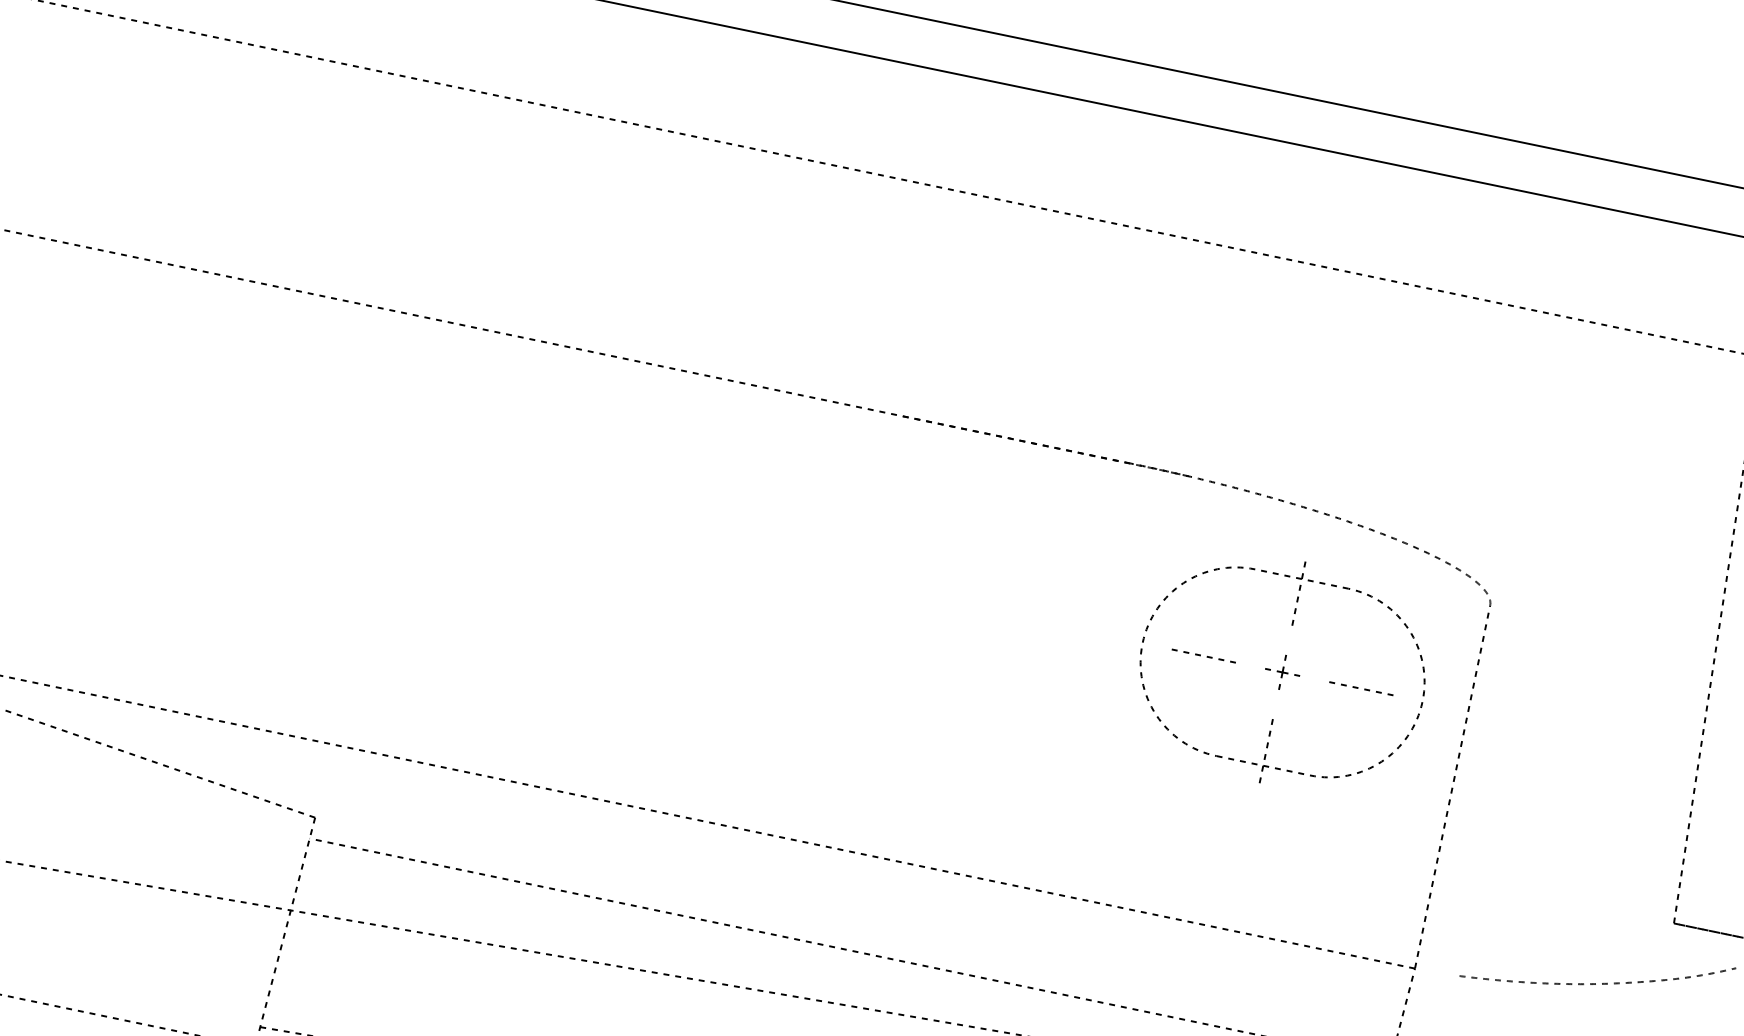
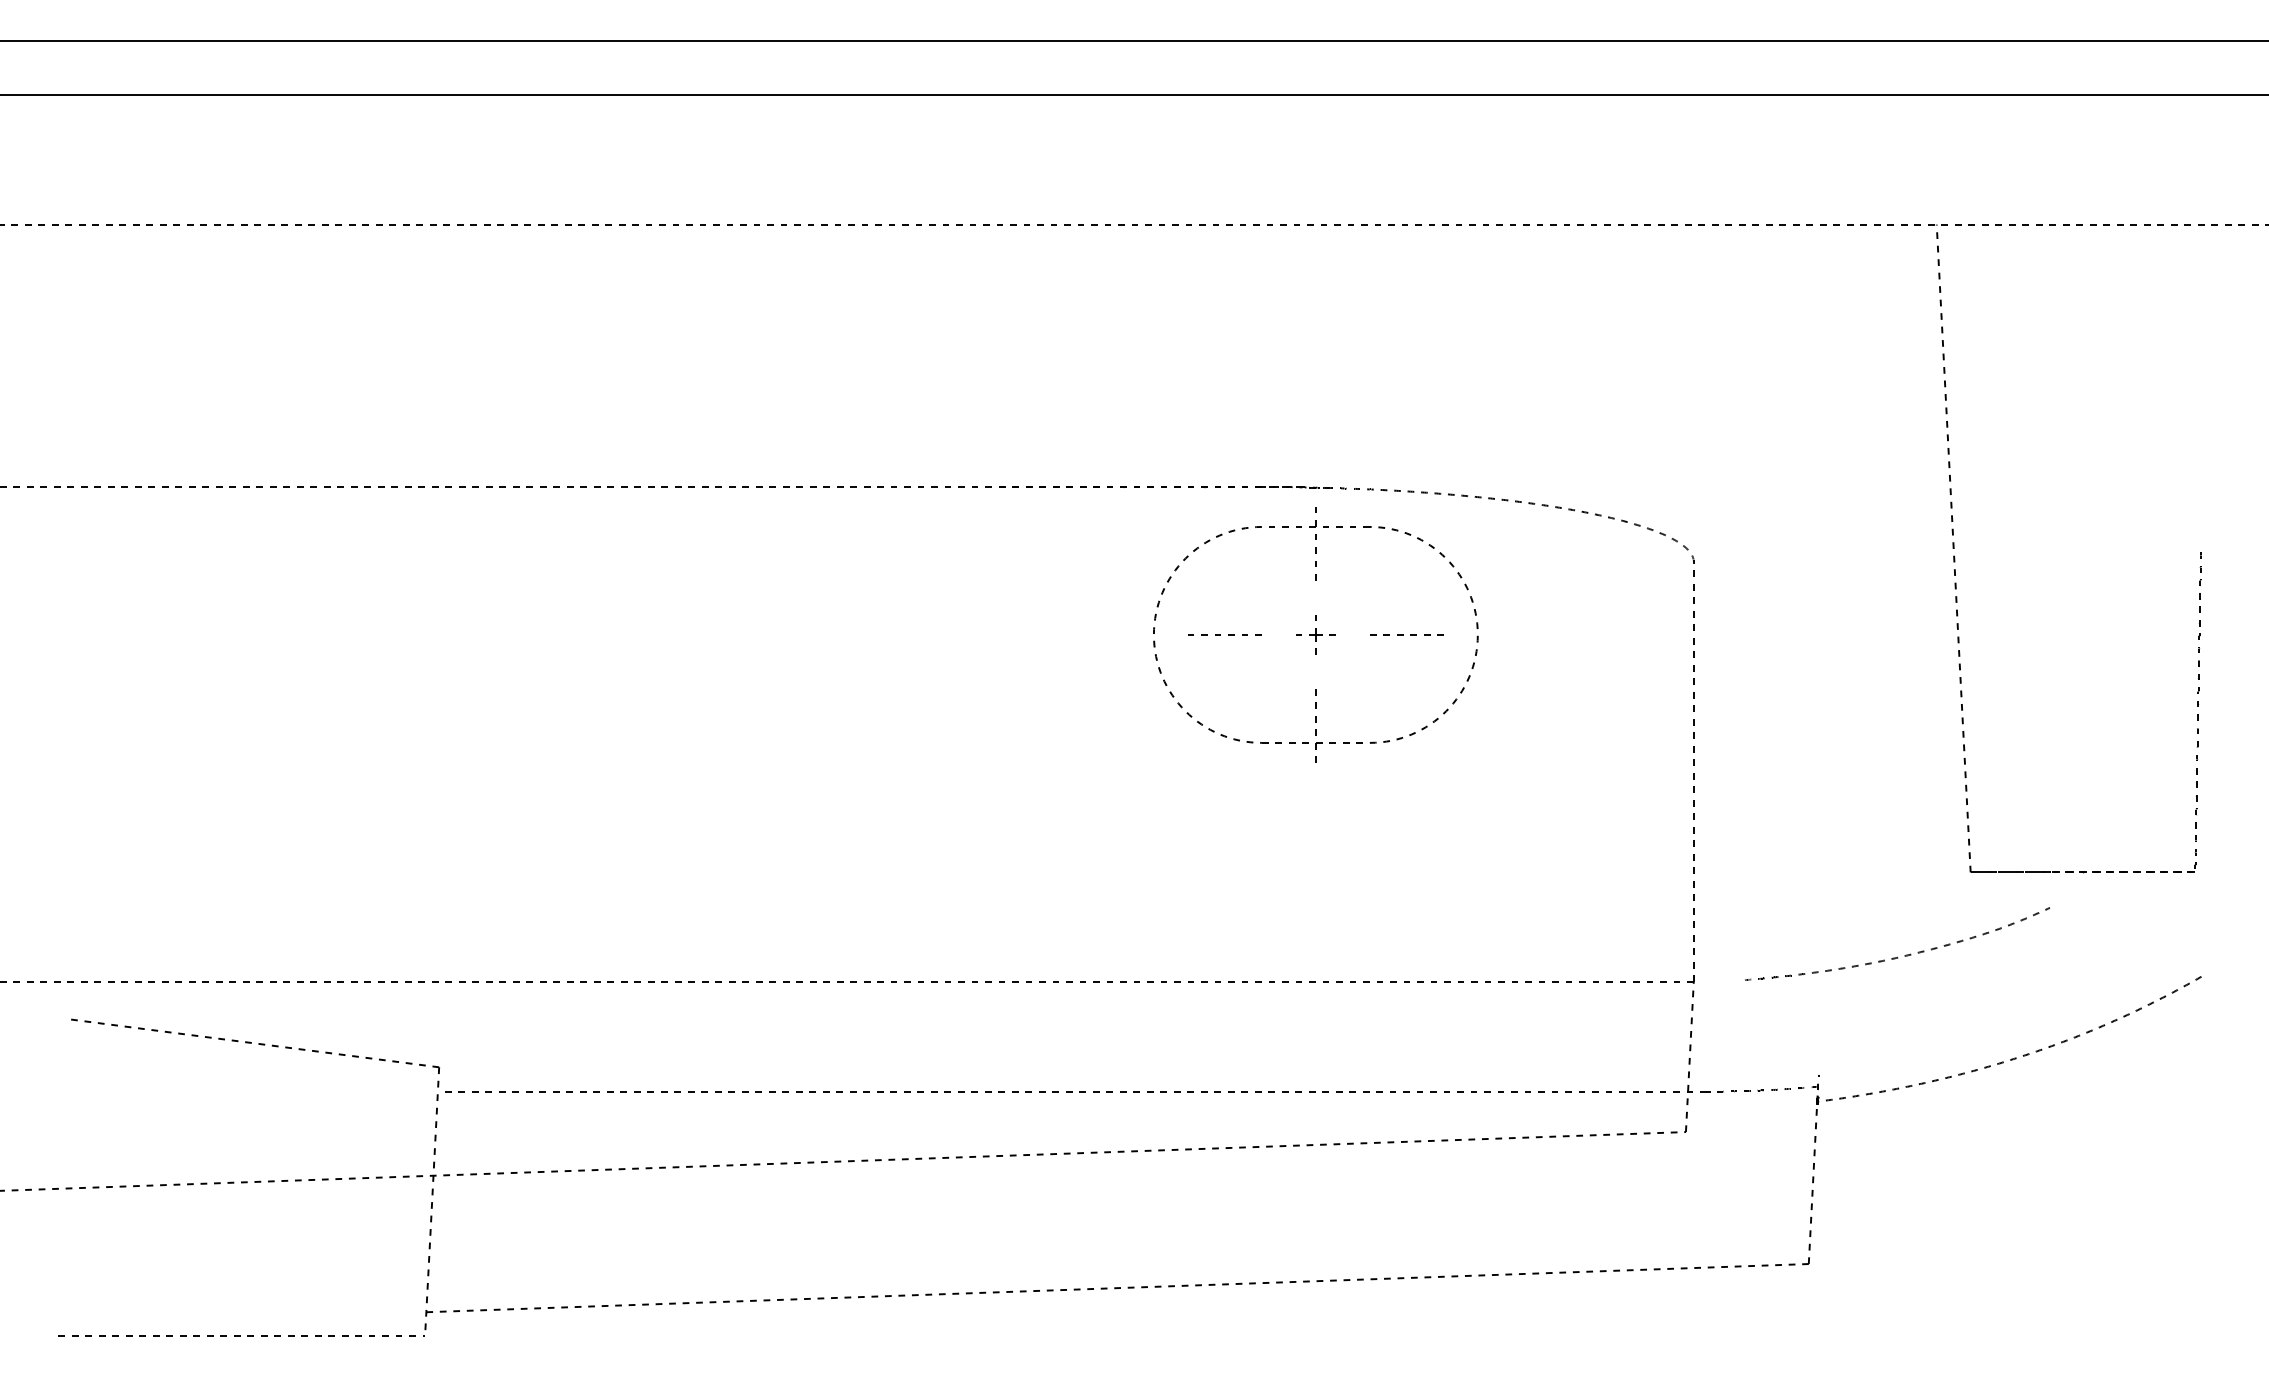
part: (1282, 671) -> (1315, 634), moved

